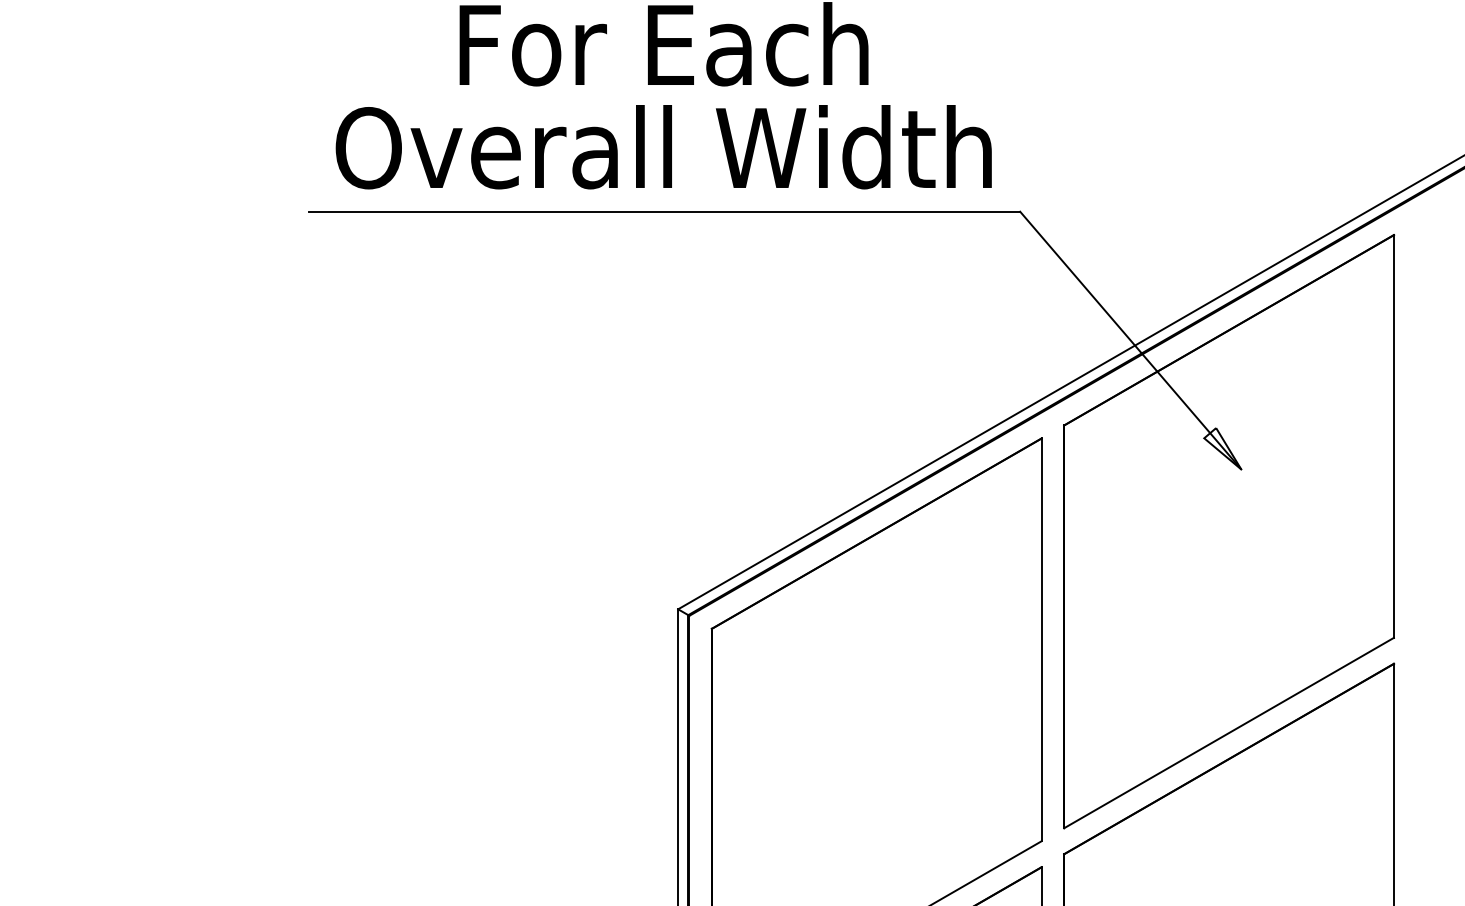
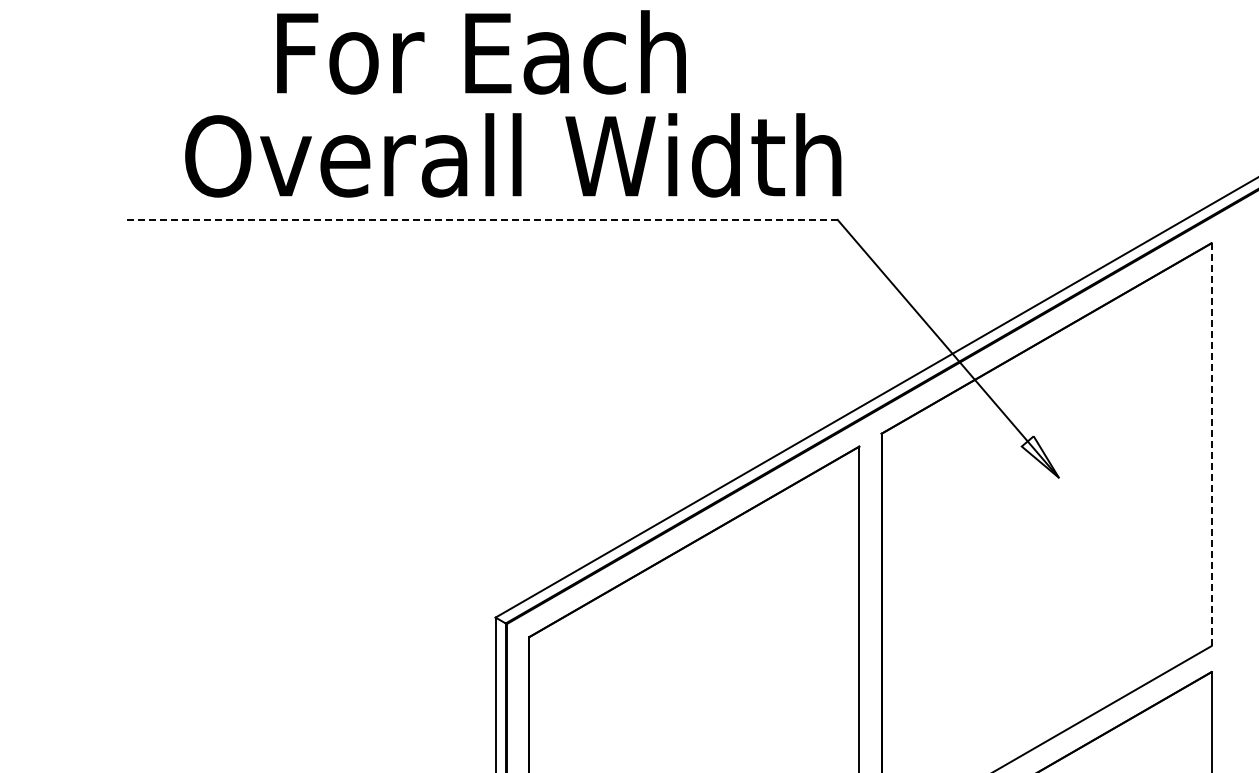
text: (663, 147) -> (512, 155), moved
line: (665, 211) -> (482, 219), solid -> dashed
line: (1393, 436) -> (1211, 444), solid -> dashed

